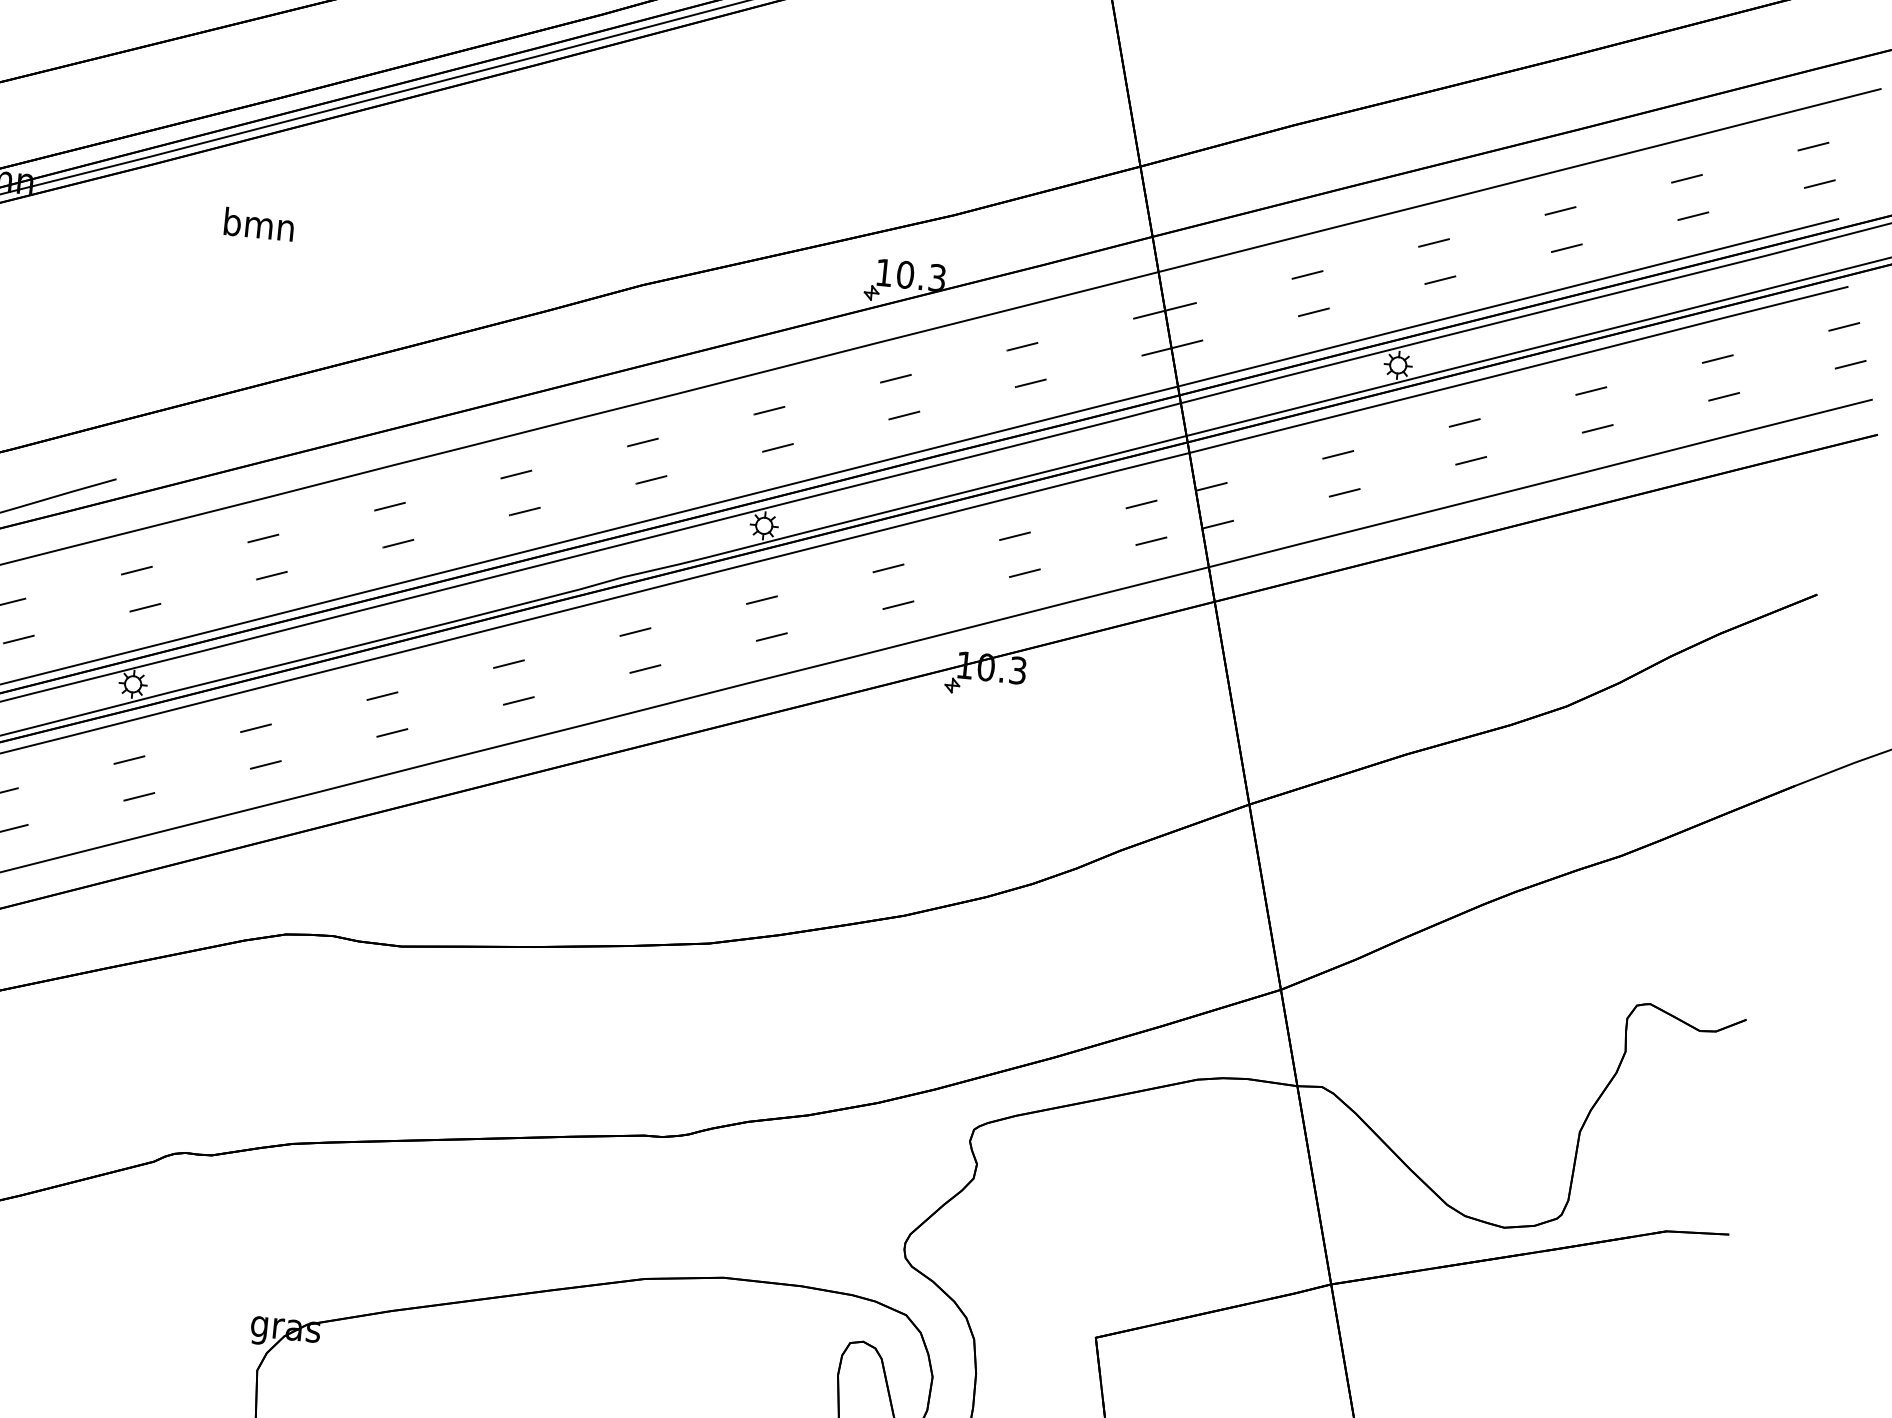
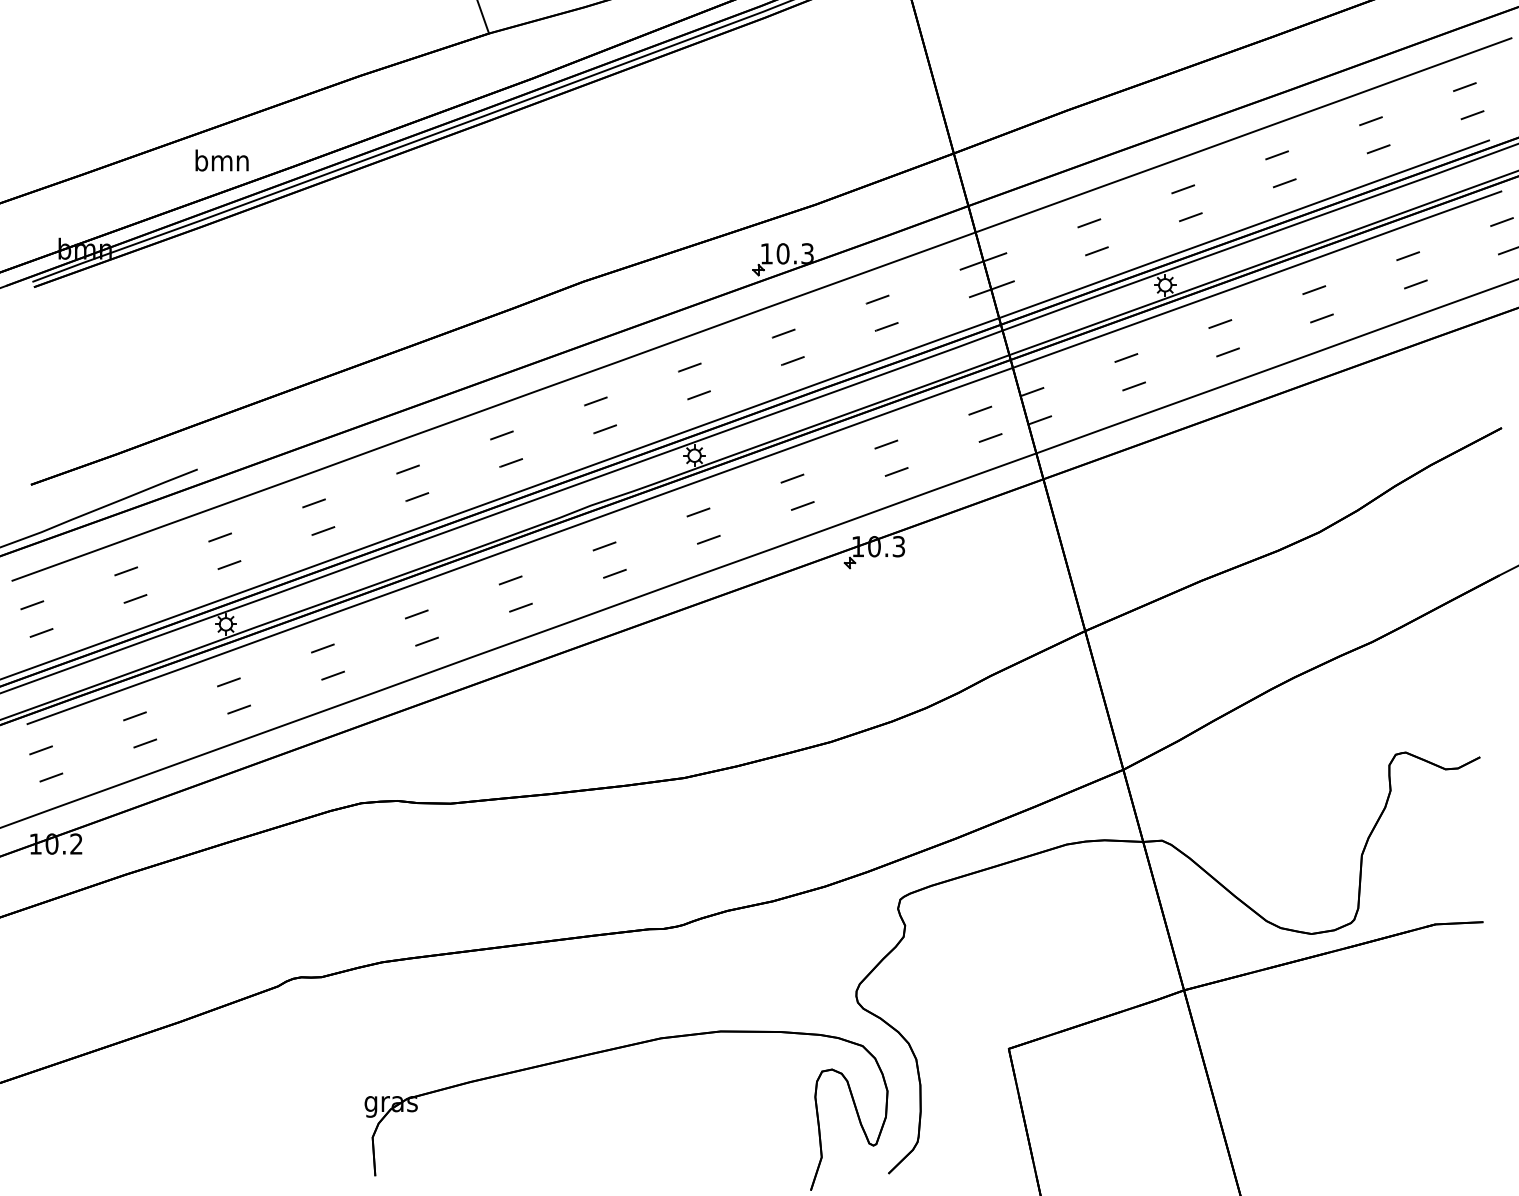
text: (258, 224) -> (221, 160), moved

